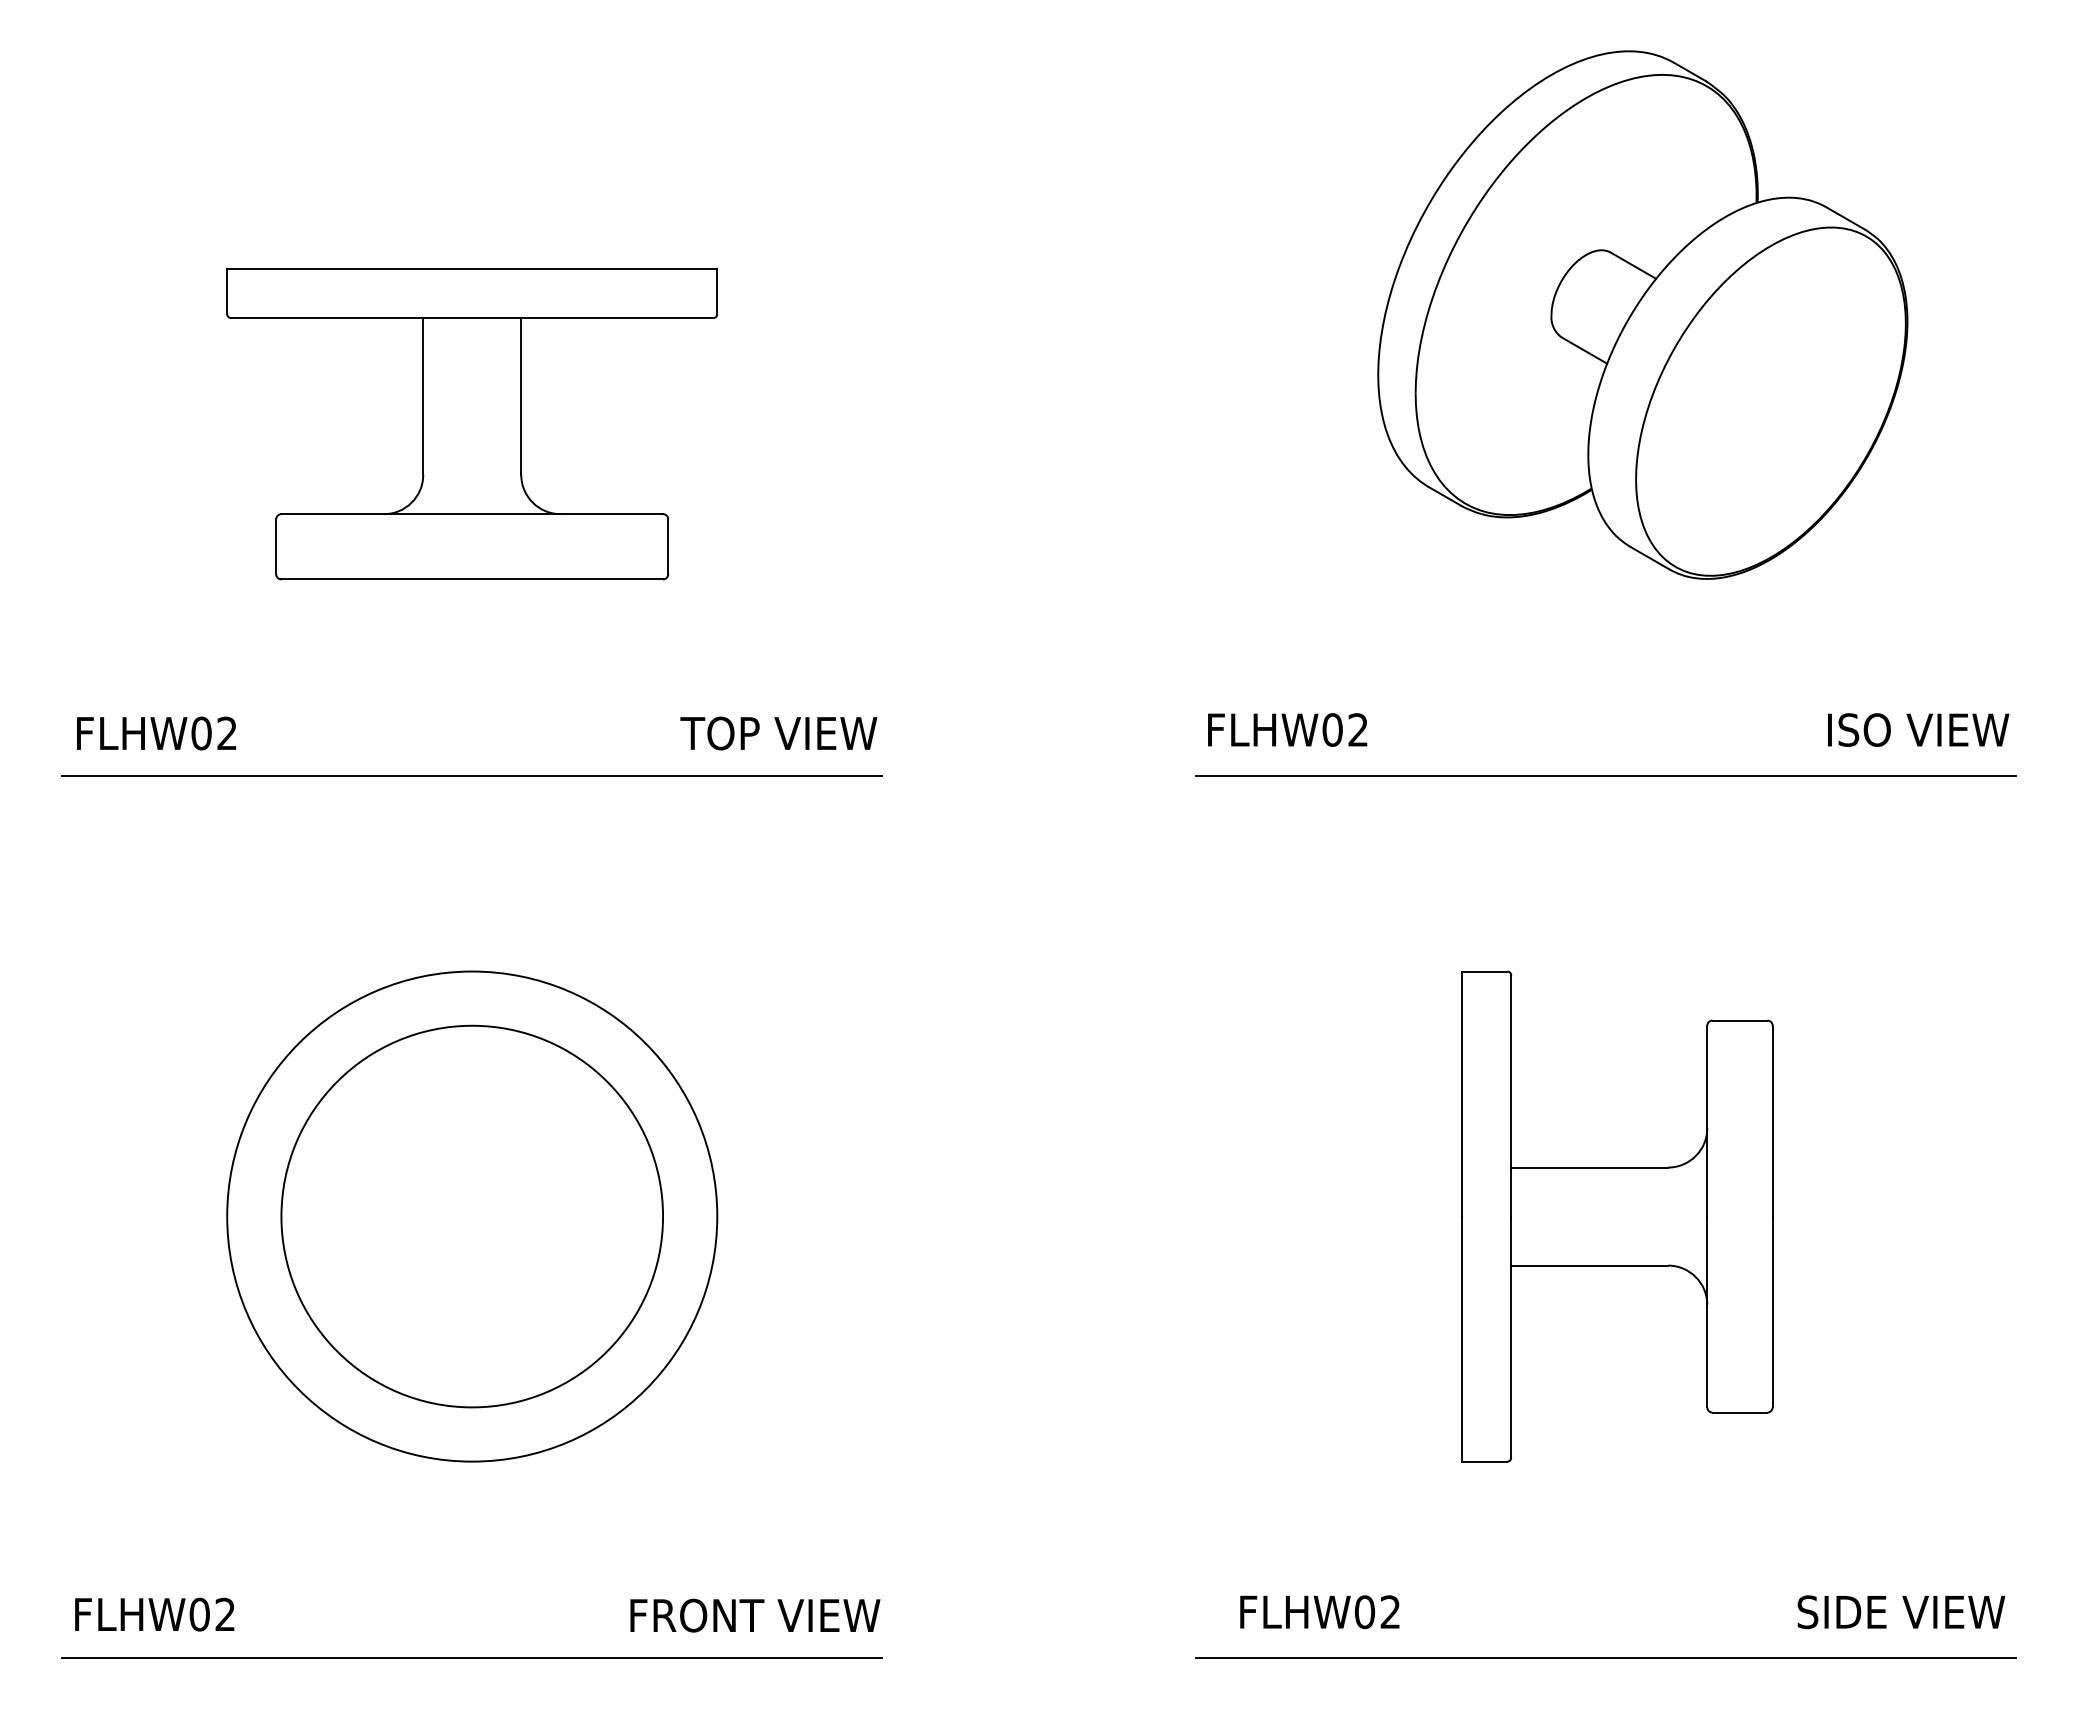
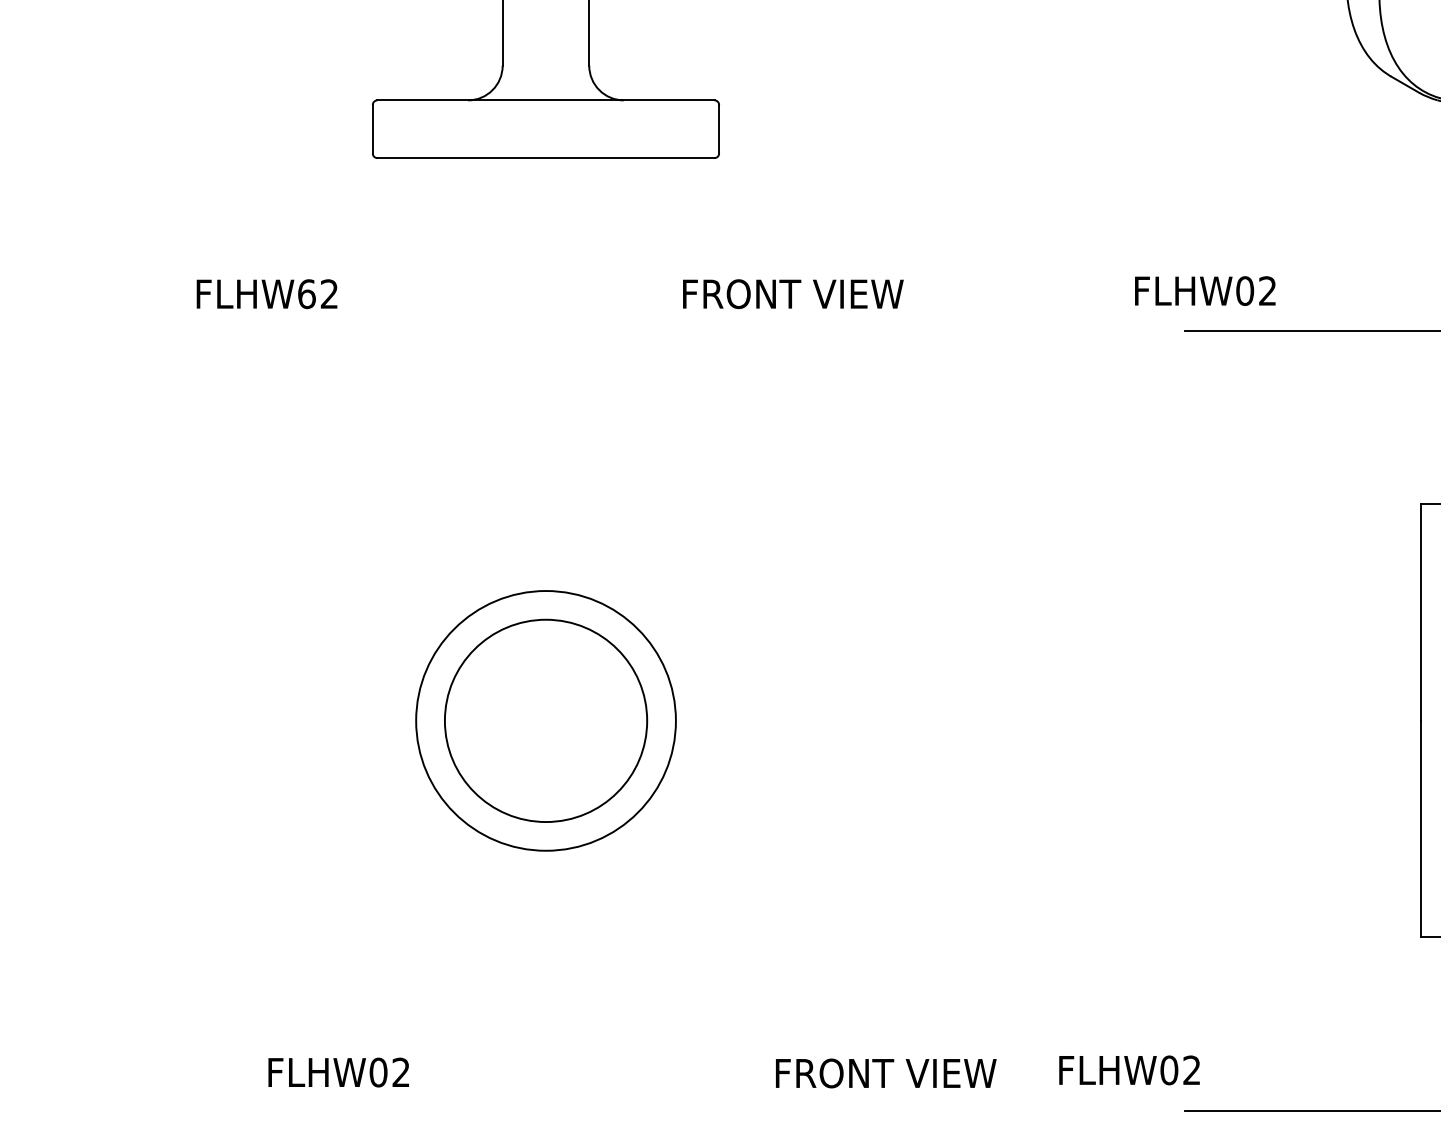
text: (1287, 729) -> (1205, 290), moved
text: (201, 733) -> (306, 294), FLHW02 -> FLHW62
text: (694, 733) -> (742, 294), TOP VIEW -> FRONT VIEW
line: (472, 775) -> (546, 331), removed
part: (472, 1216) -> (546, 720), size x0.6
text: (1319, 1612) -> (1129, 1070), moved
text: (154, 1614) -> (338, 1072), moved
text: (755, 1615) -> (886, 1073), moved
line: (472, 1657) -> (546, 1110), removed

